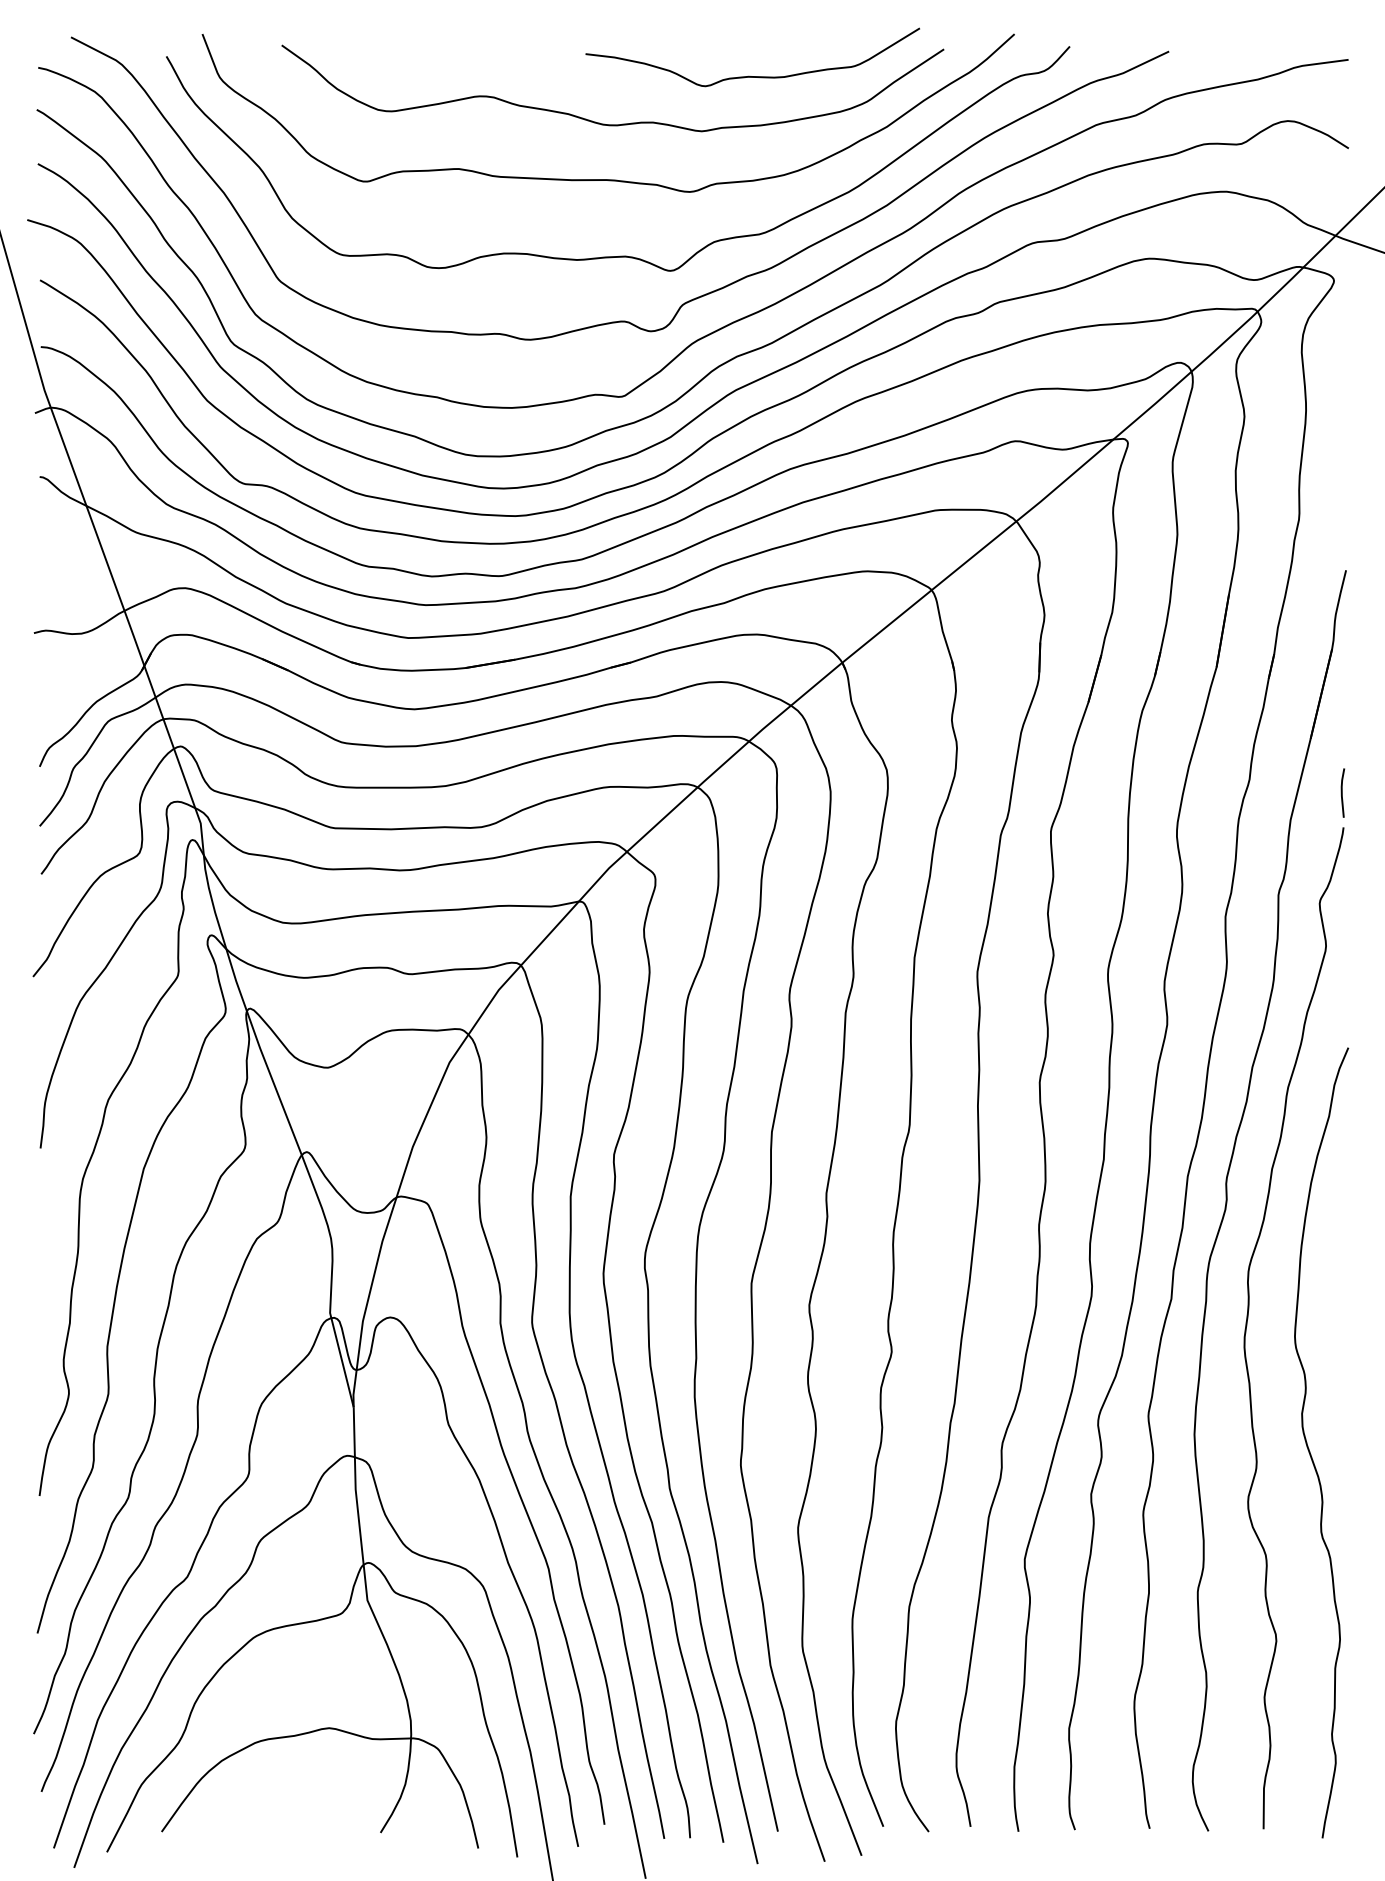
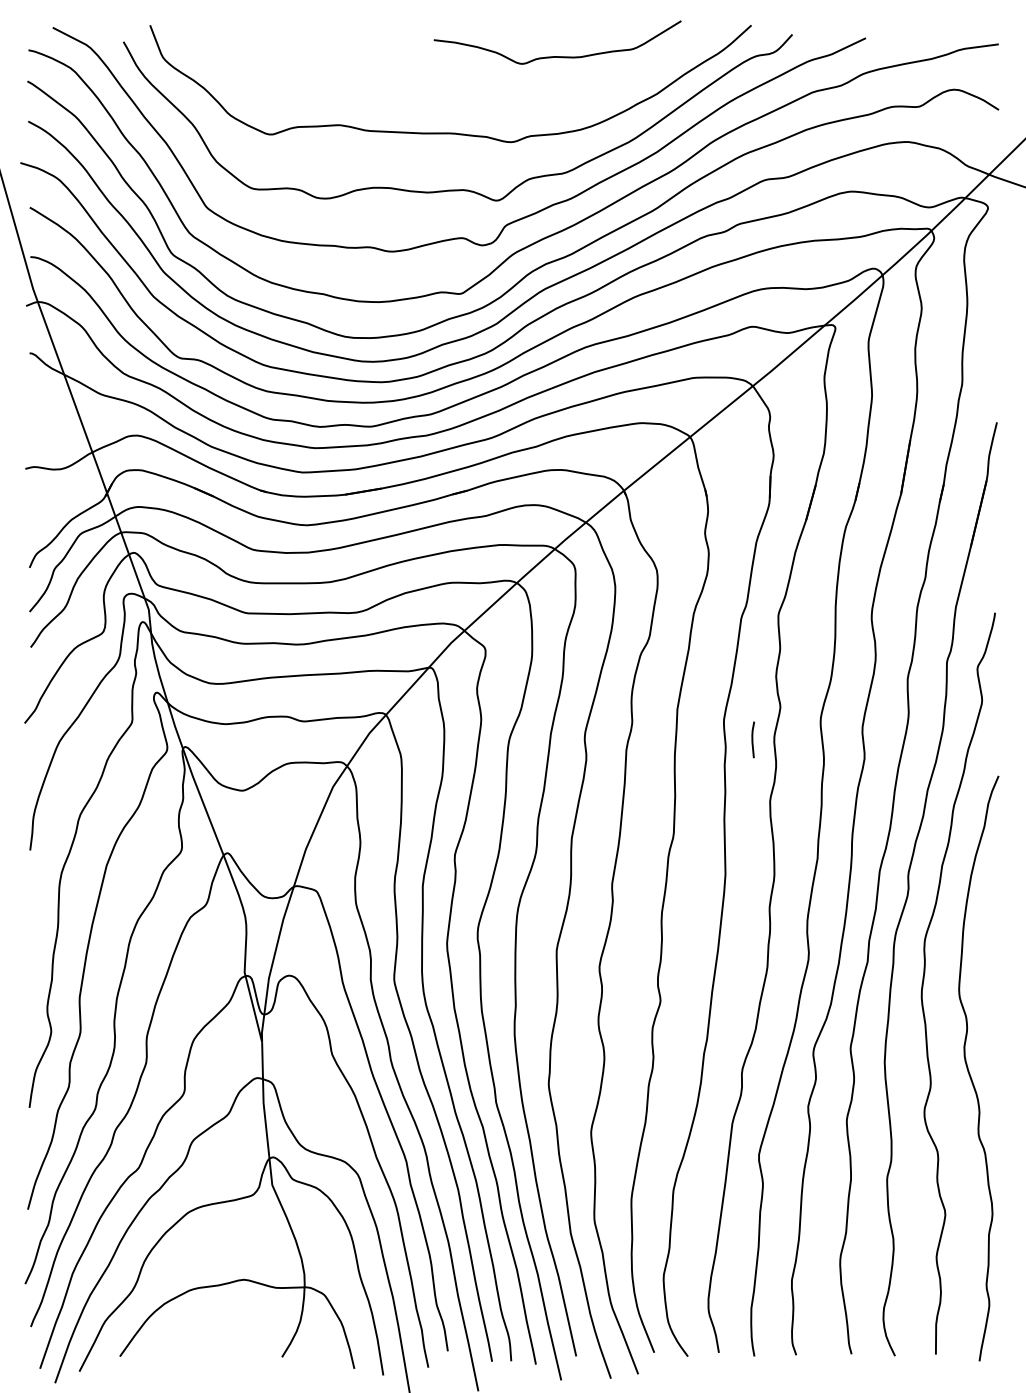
curve: (604, 123) -> (447, 91), removed
line: (1342, 792) -> (752, 739), moved

